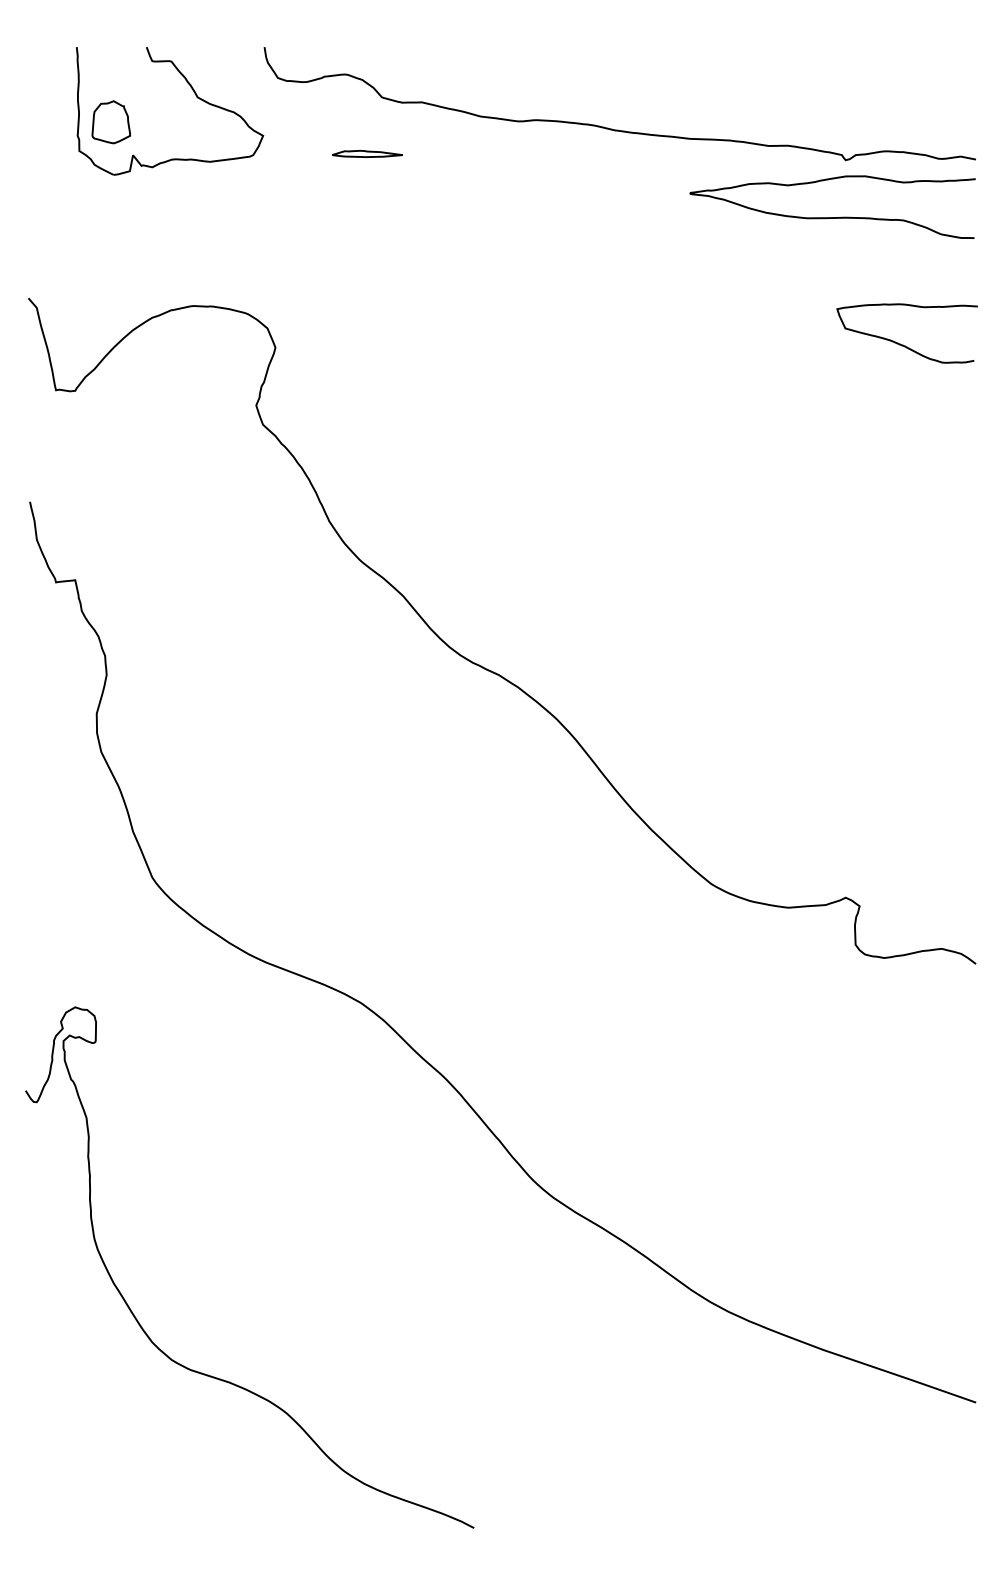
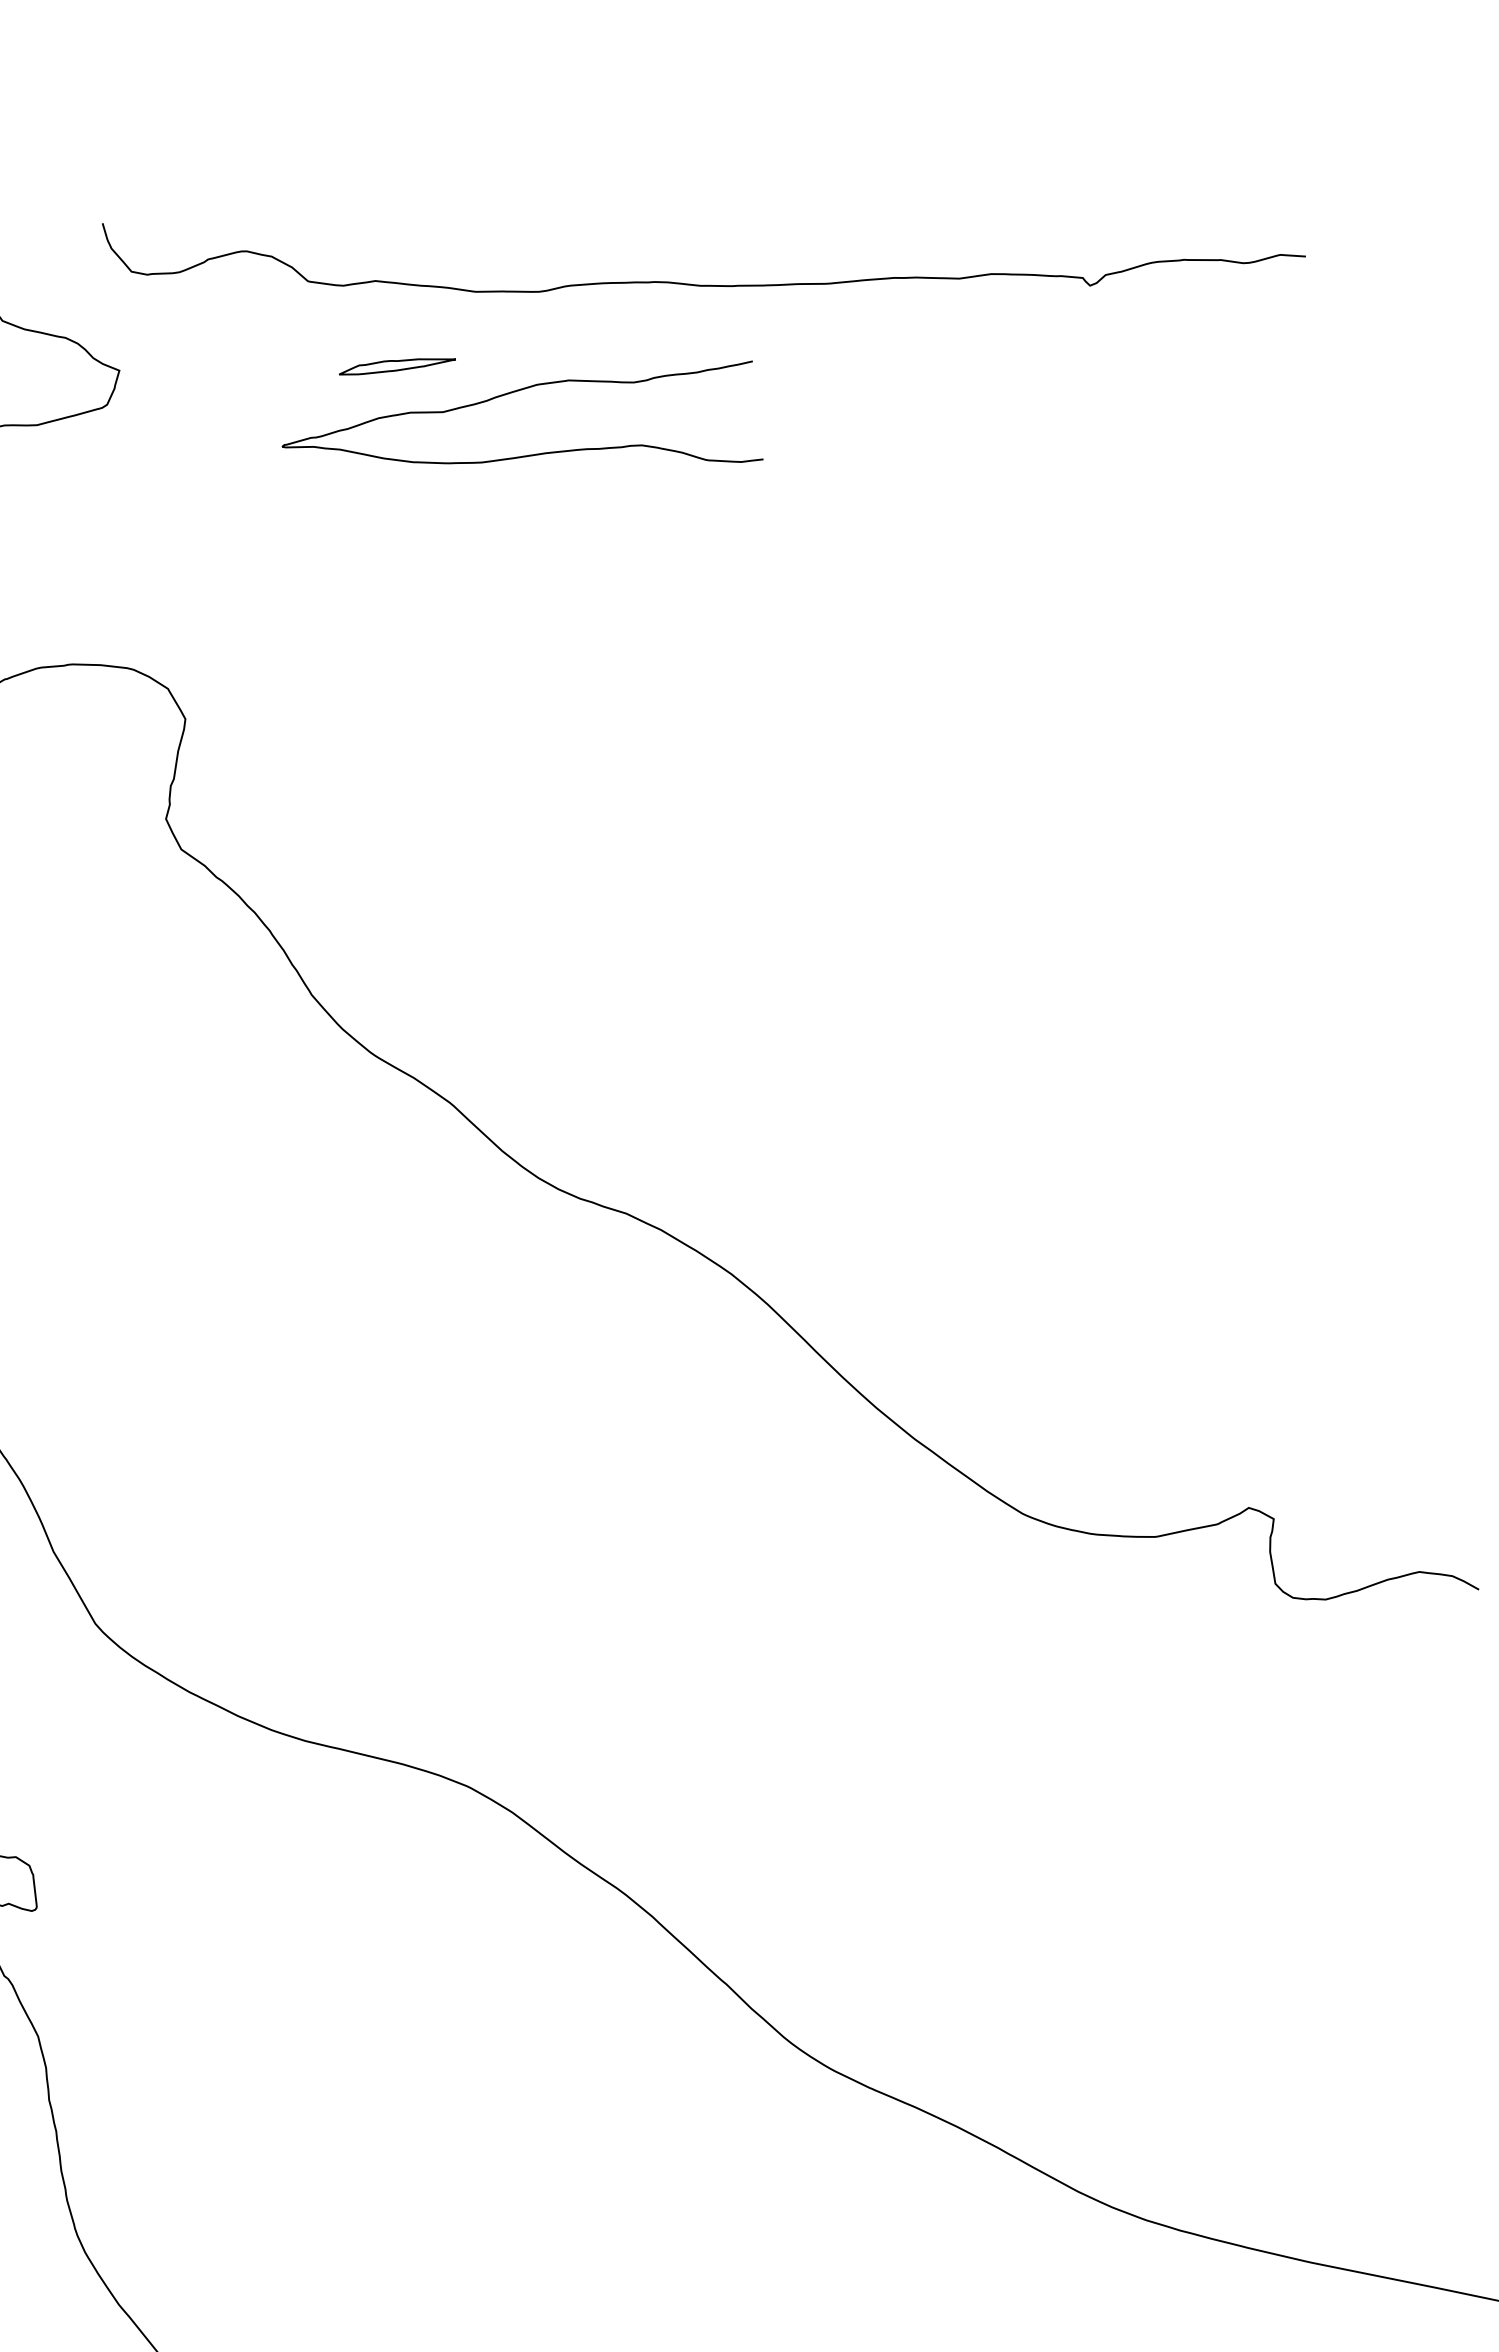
part: (367, 153) -> (397, 364), moved
curve: (832, 217) -> (523, 455), moved
curve: (903, 344) -> (1225, 578), removed

